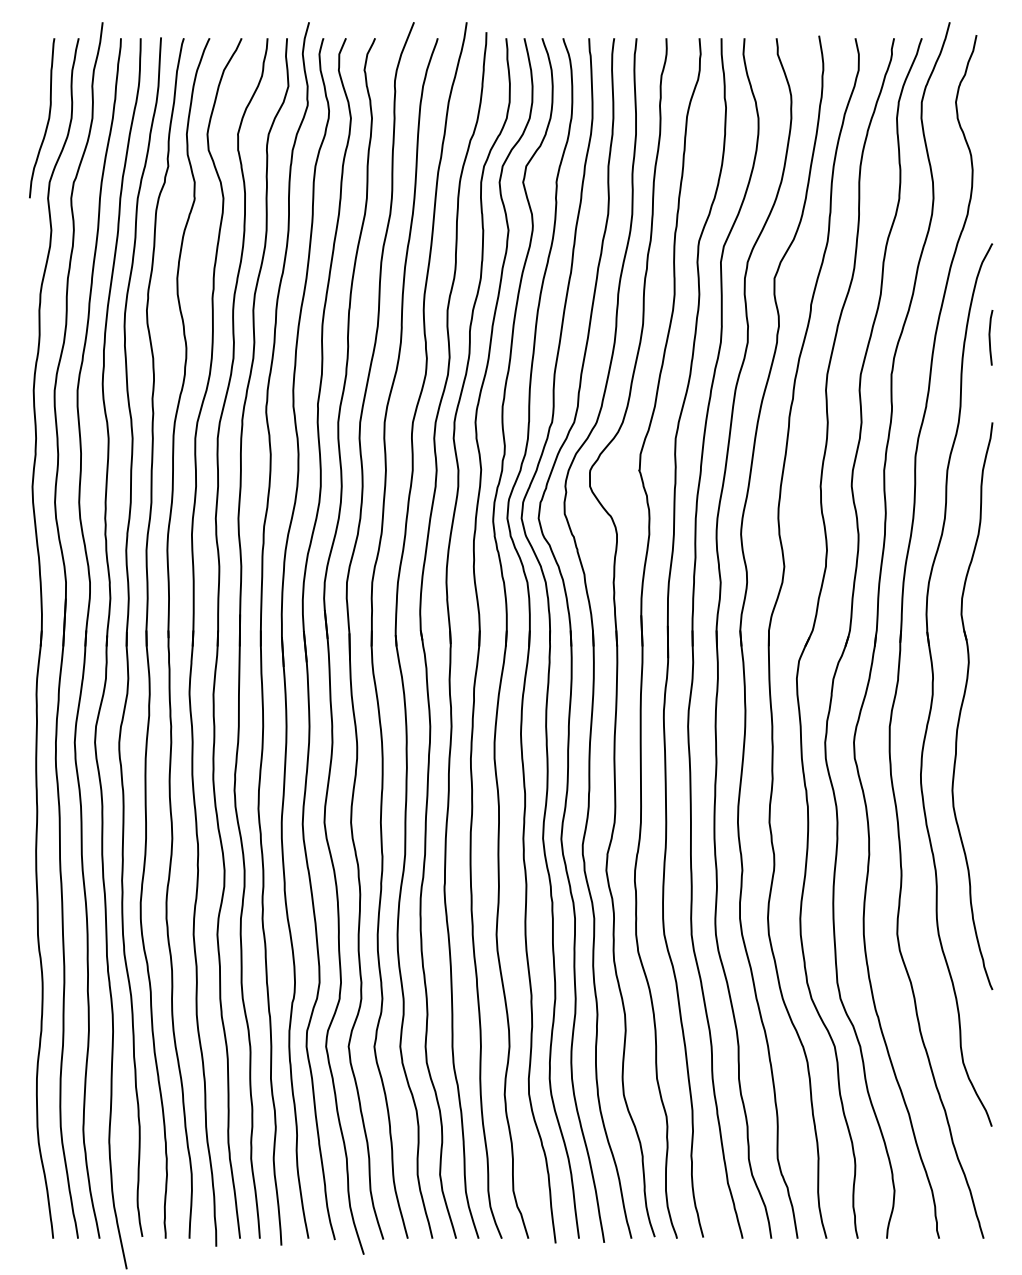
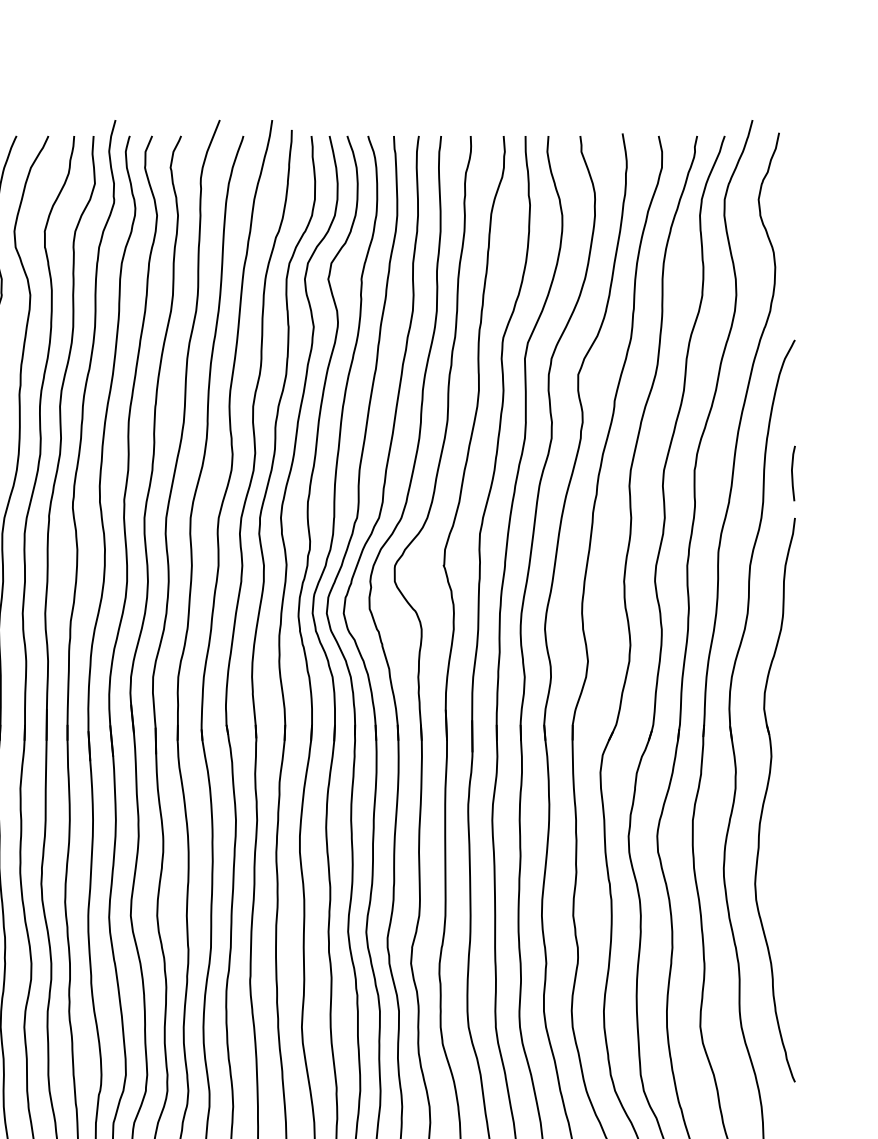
line: (990, 337) -> (793, 473), moved

